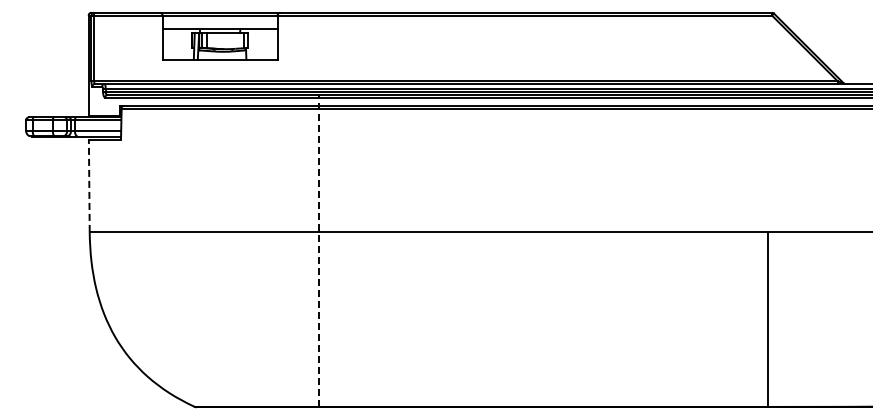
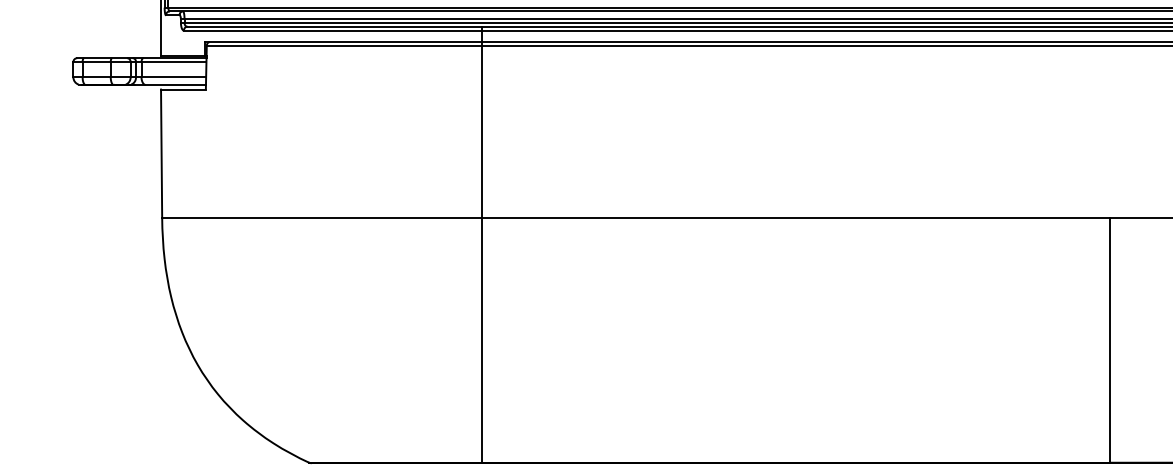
line: (89, 185) -> (161, 153), dashed -> solid
line: (318, 250) -> (481, 244), dashed -> solid

